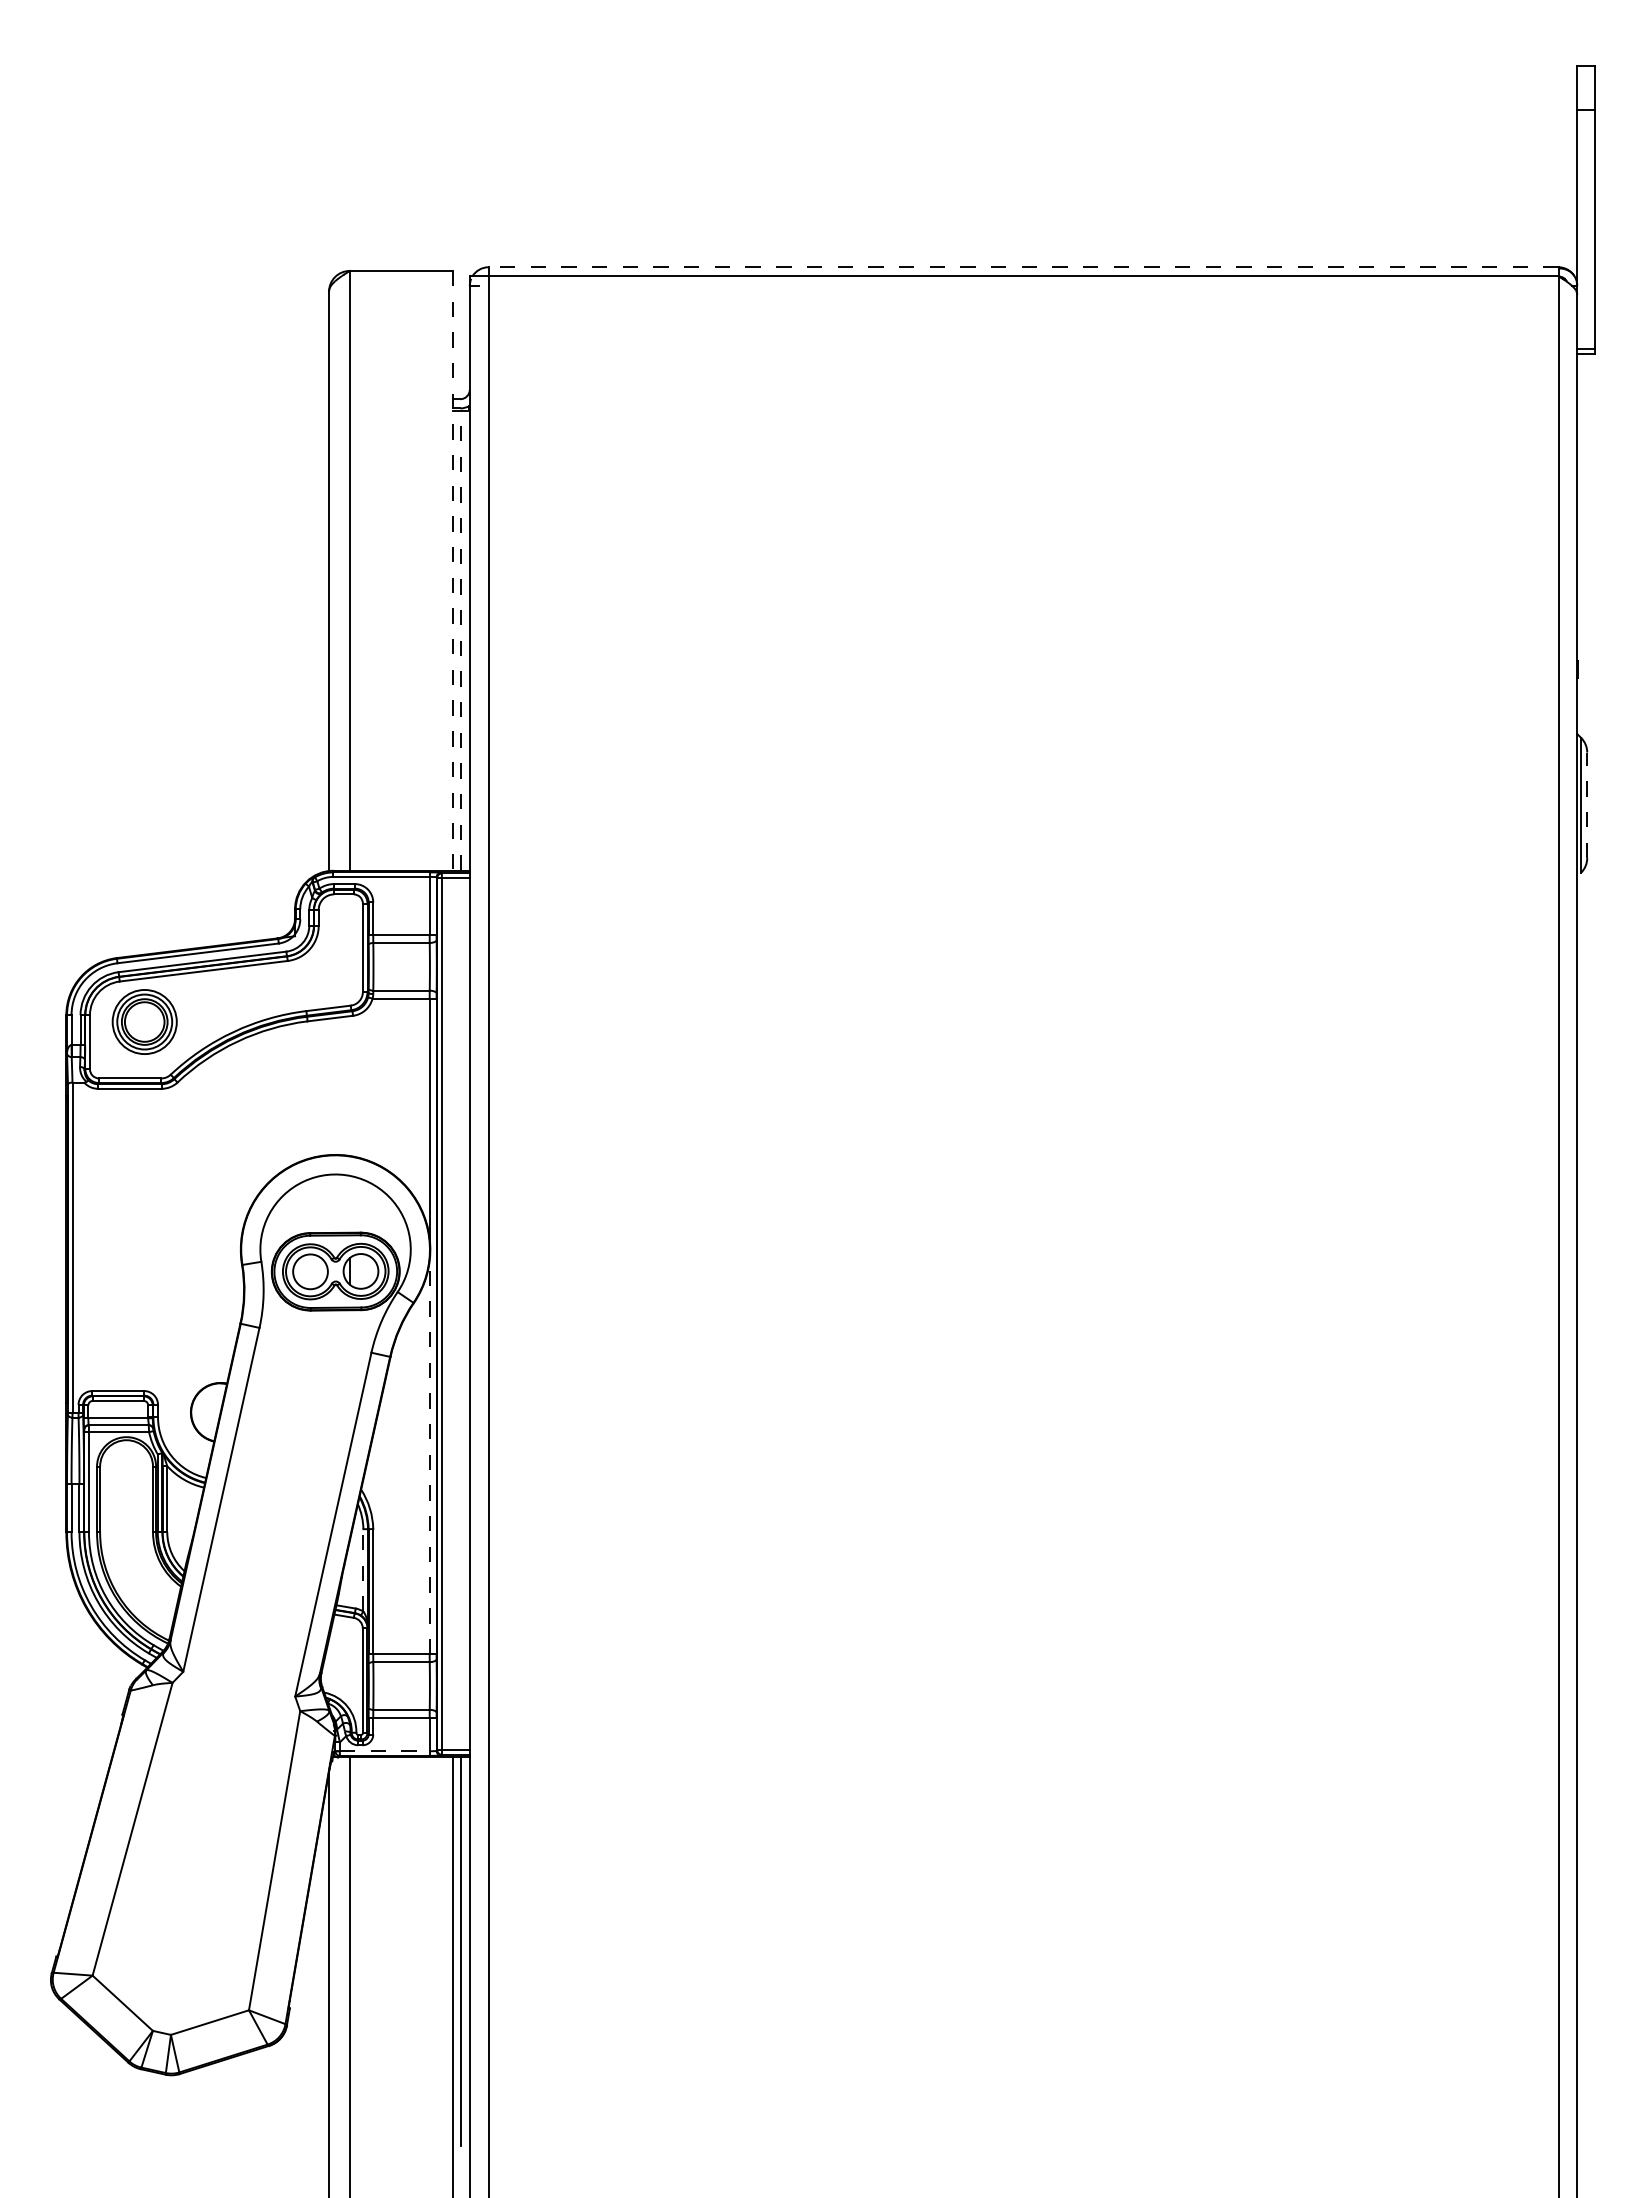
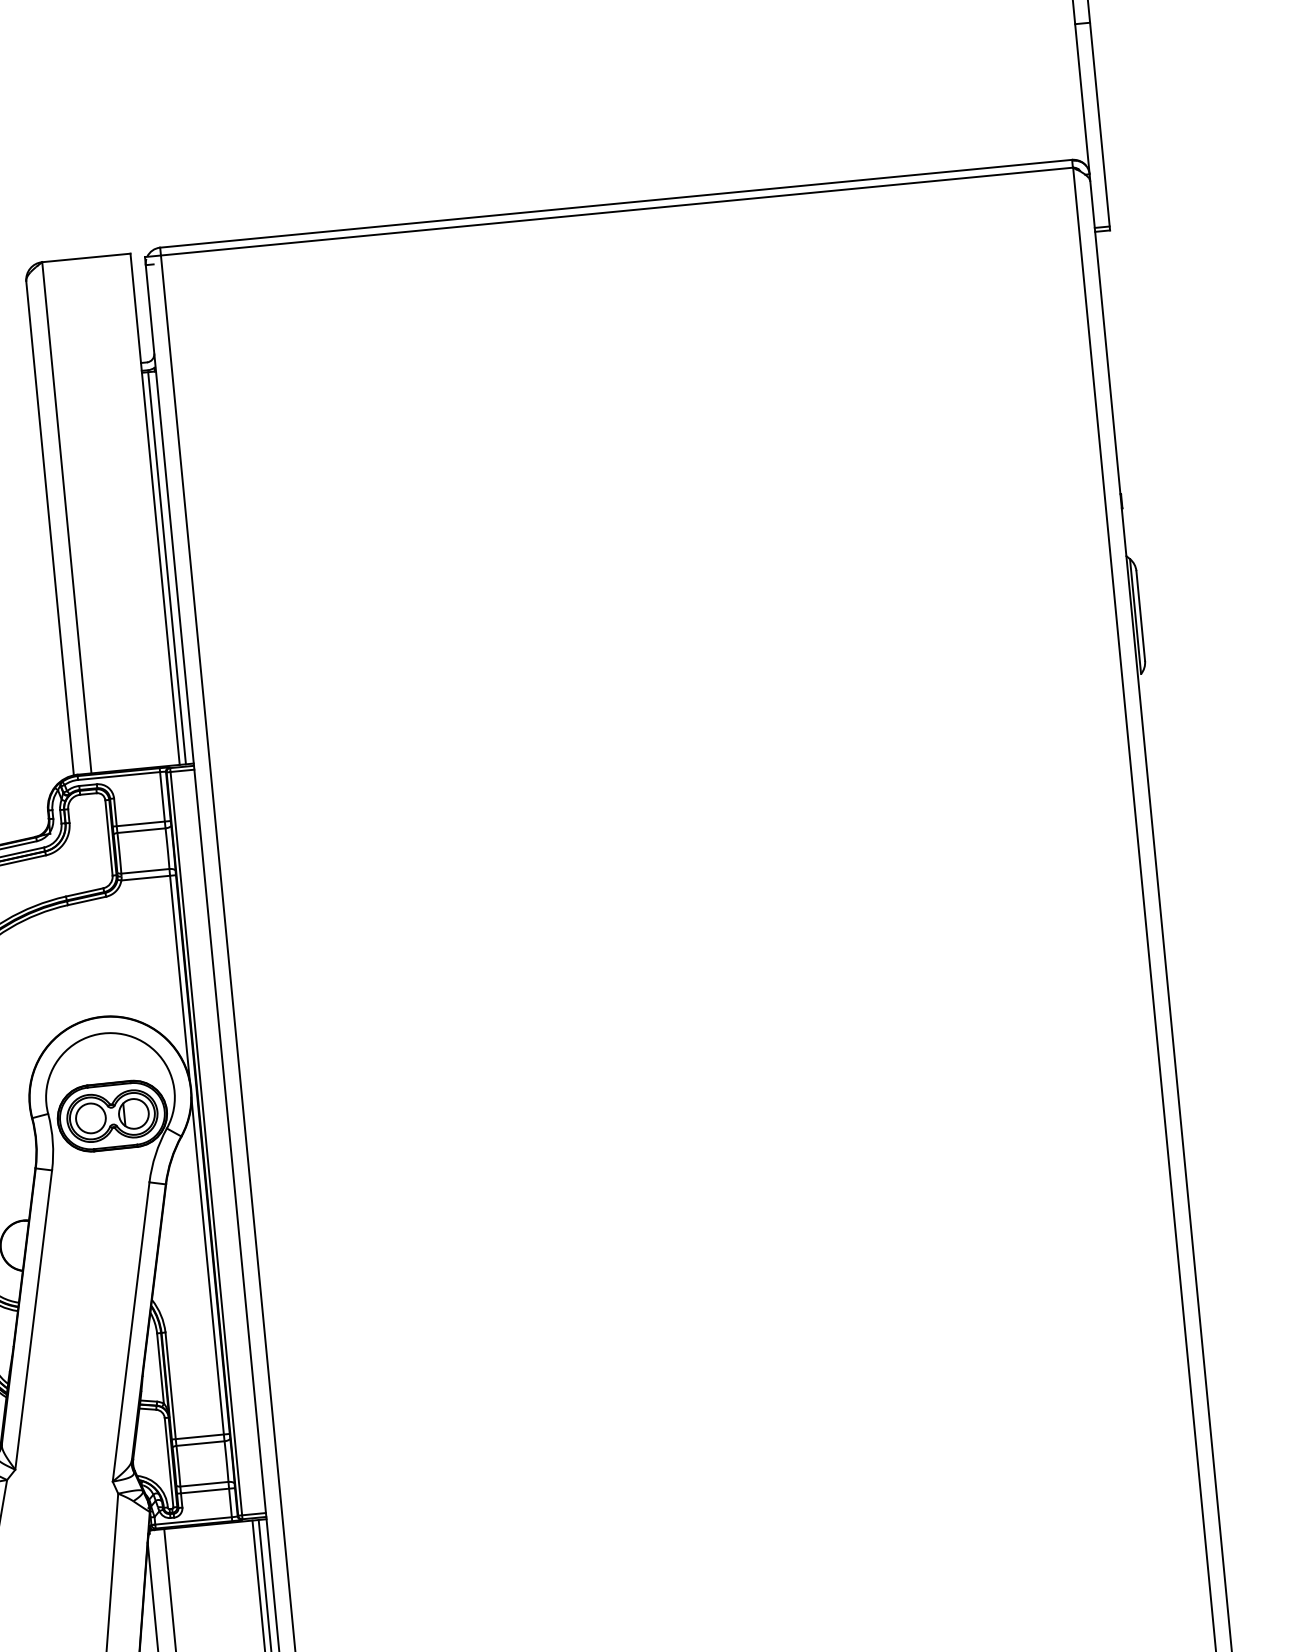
line: (1023, 267) -> (616, 203), dashed -> solid
line: (453, 570) -> (155, 508), dashed -> solid
line: (460, 640) -> (166, 568), dashed -> solid
line: (1587, 805) -> (1140, 616), dashed -> solid
line: (429, 1456) -> (207, 1266), dashed -> solid
line: (363, 1569) -> (160, 1367), dashed -> solid
line: (384, 1751) -> (193, 1521), dashed -> solid

